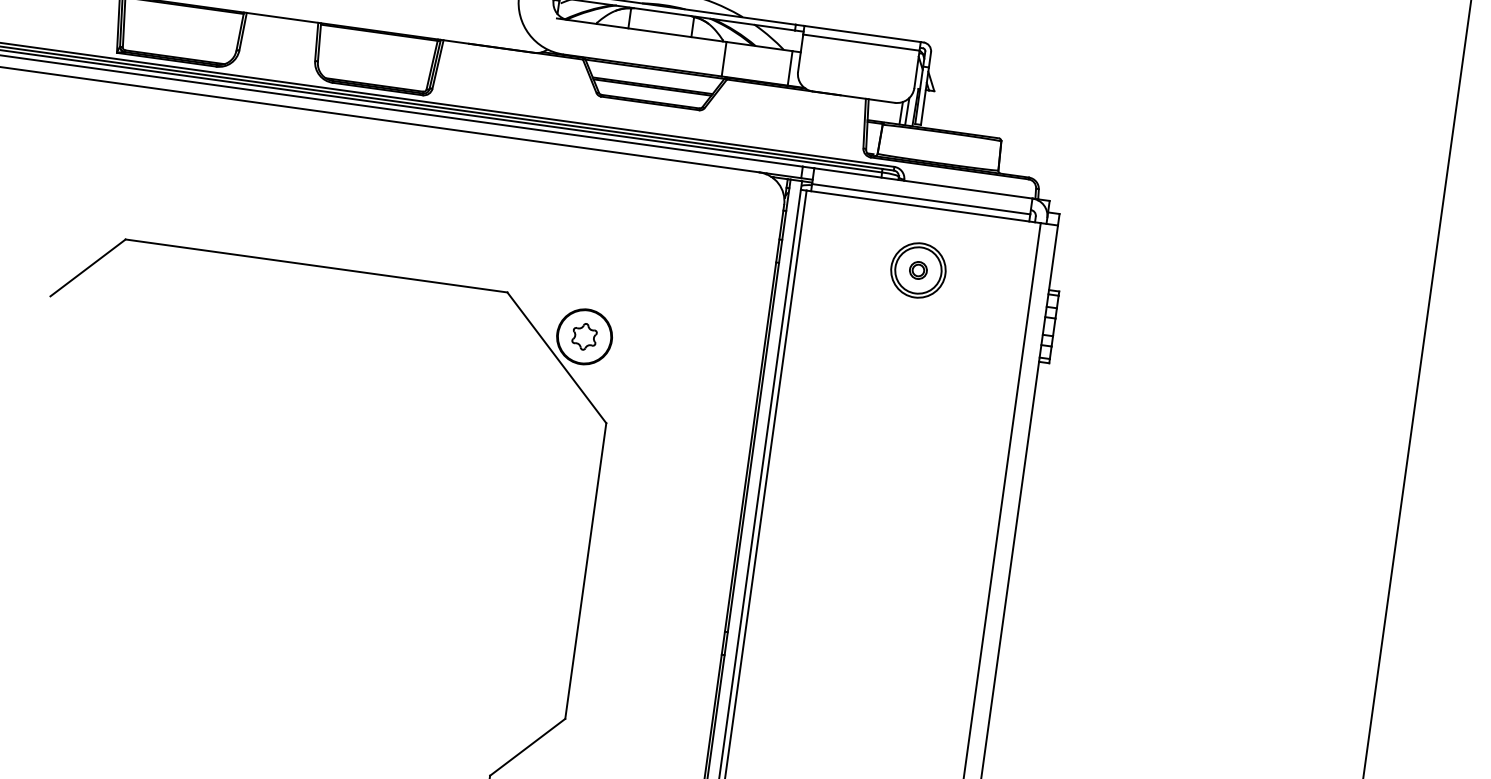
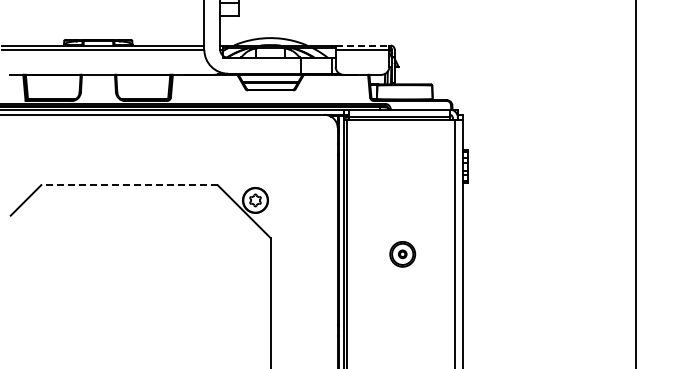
line: (862, 33) -> (362, 45), solid -> dashed
line: (316, 266) -> (129, 185), solid -> dashed
part: (917, 270) -> (402, 254), moved

